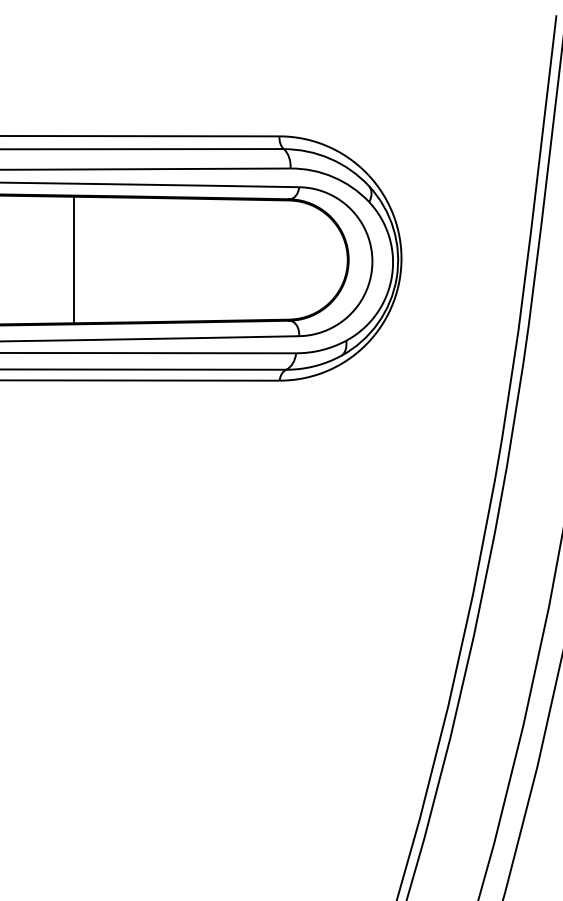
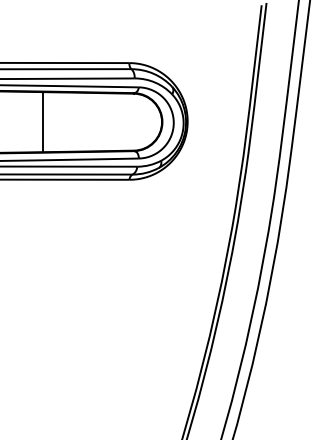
line: (74, 258) -> (43, 121), moved

